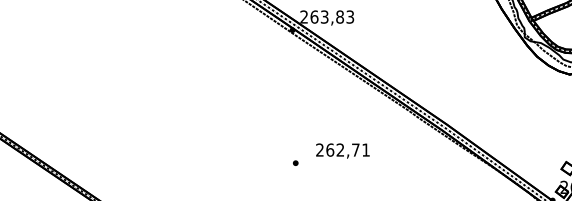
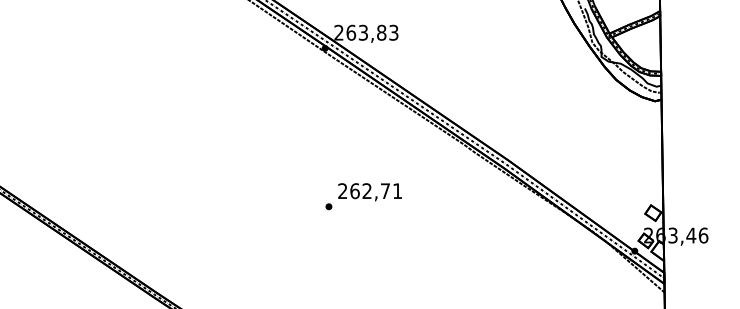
text: (342, 151) -> (369, 192), moved

